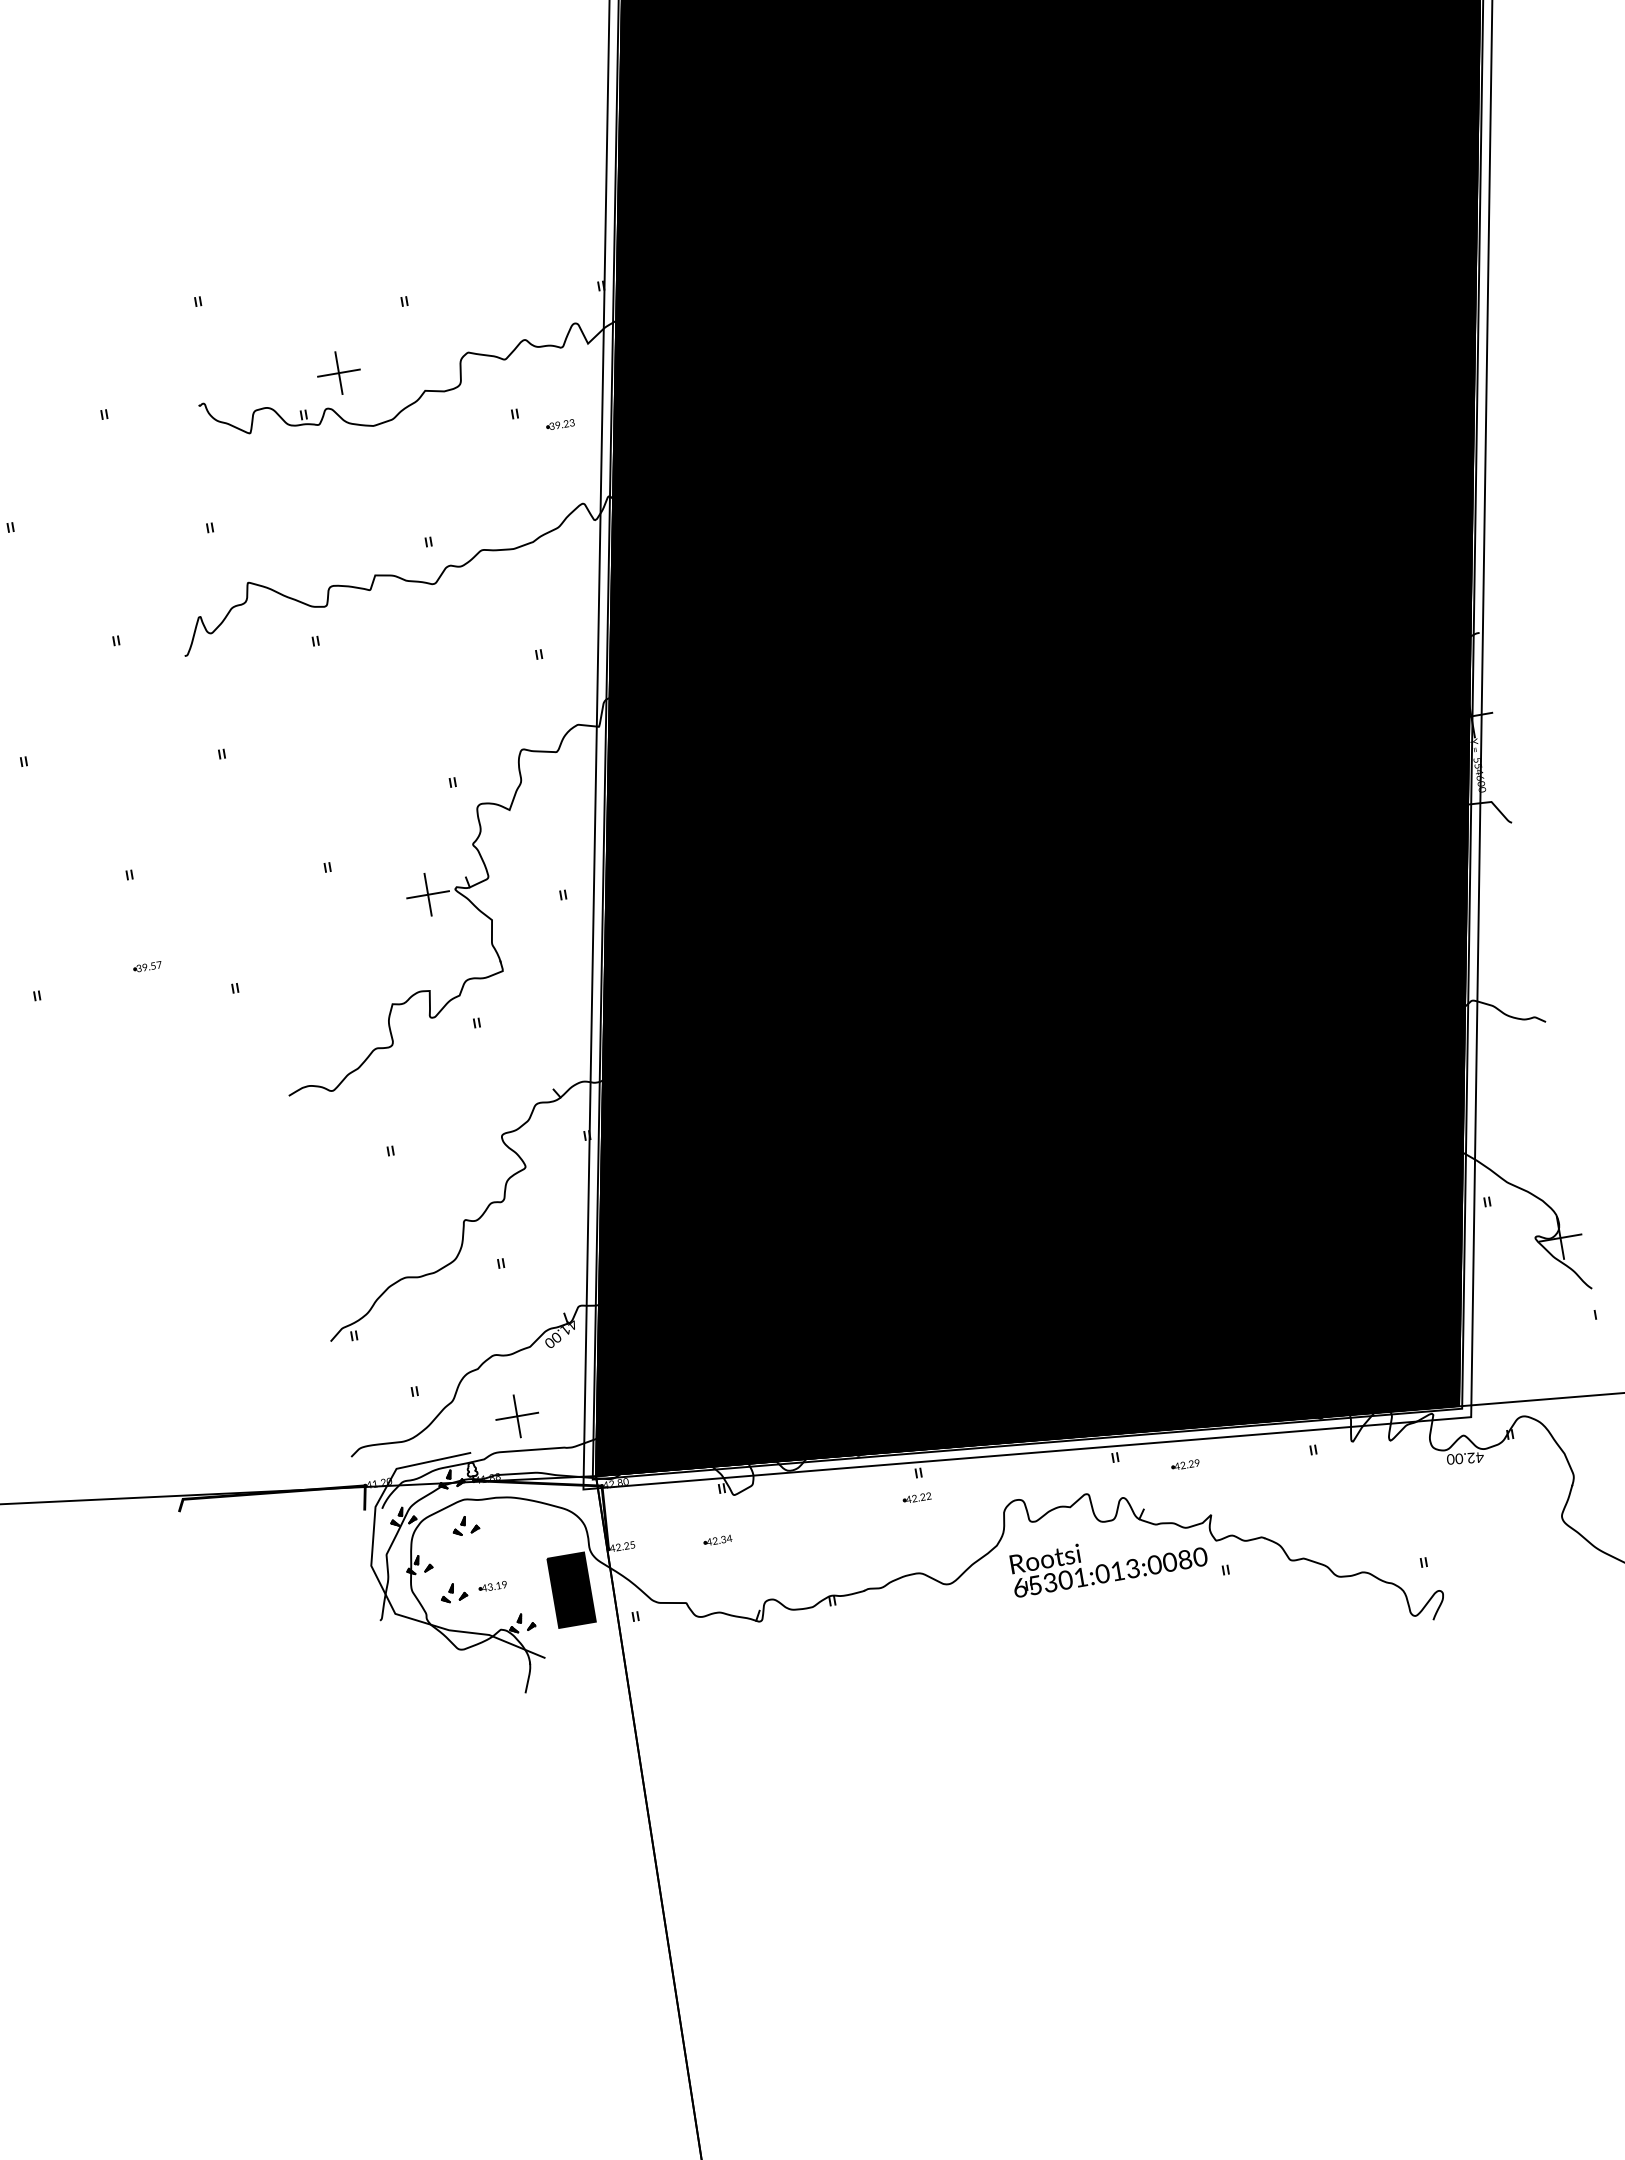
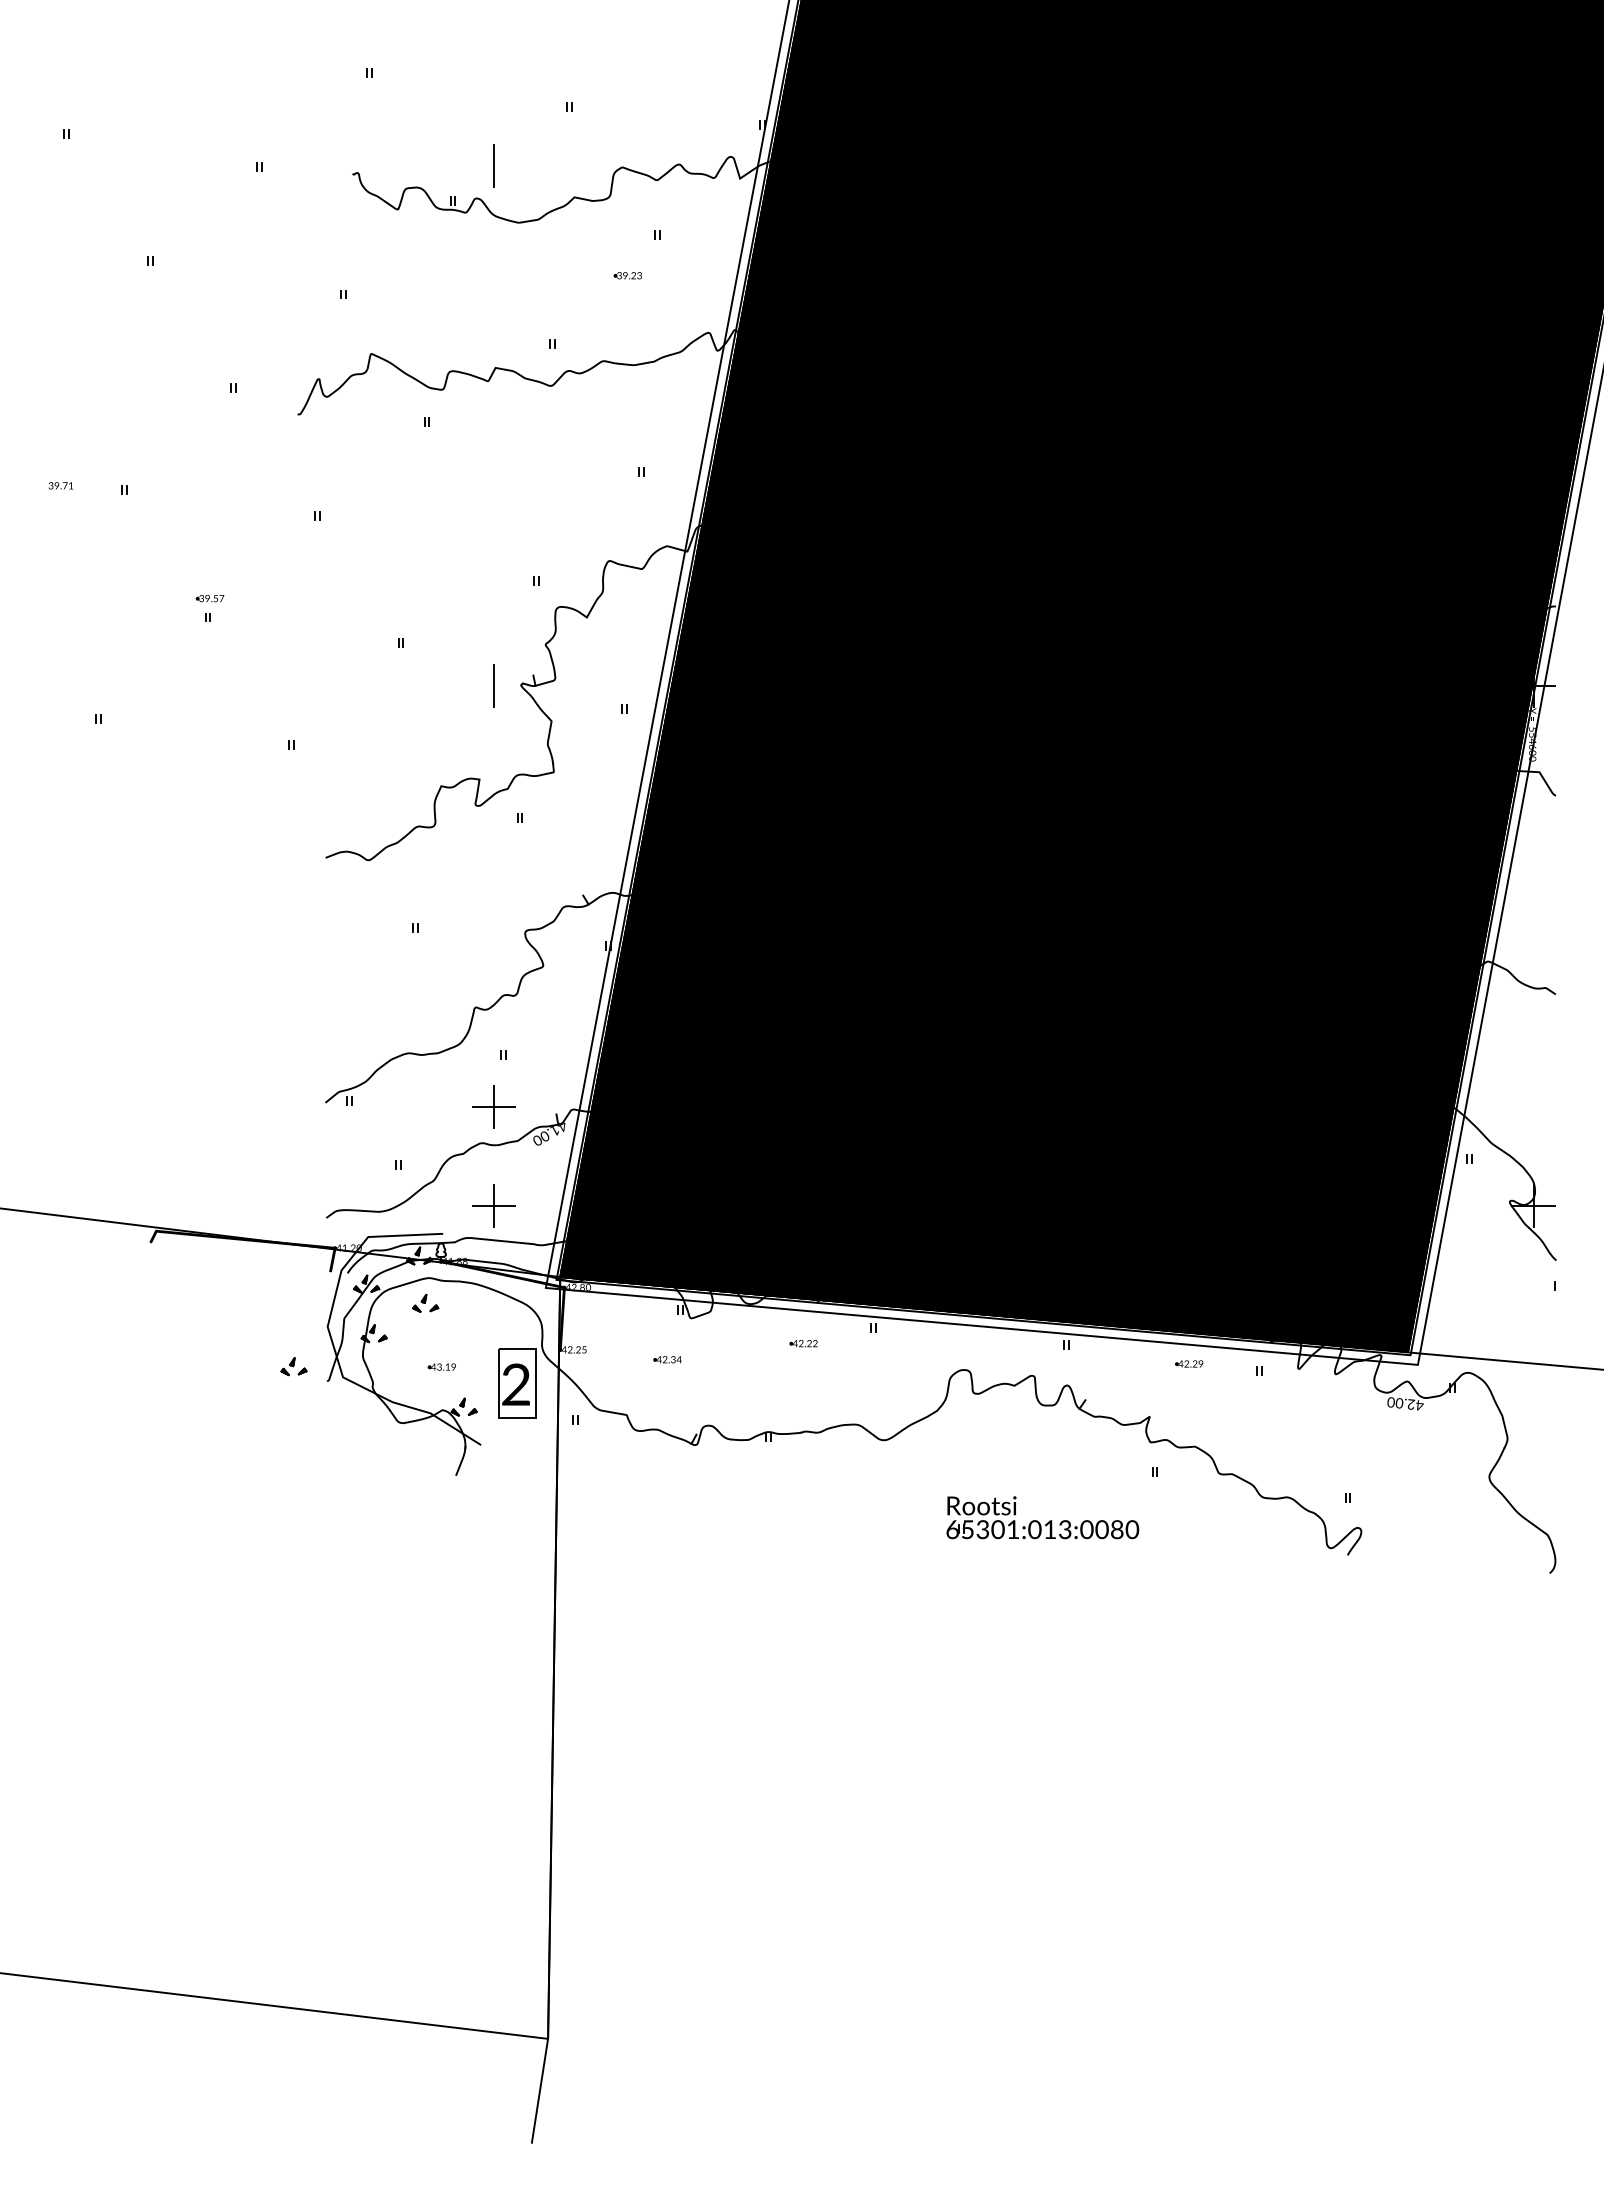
line: (338, 372) -> (493, 165), removed
part: (560, 424) -> (627, 275), moved
line: (427, 895) -> (493, 686), removed
part: (146, 967) -> (209, 598), moved
part: (499, 1316) -> (493, 1106), added
part: (1185, 1464) -> (1189, 1363), moved
part: (916, 1498) -> (803, 1343), moved
part: (1108, 1560) -> (1042, 1517), moved
fill: (571, 1590) -> (517, 1383), removed
part: (453, 1592) -> (293, 1366), moved

